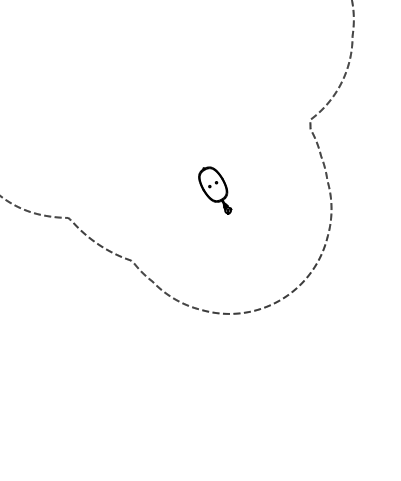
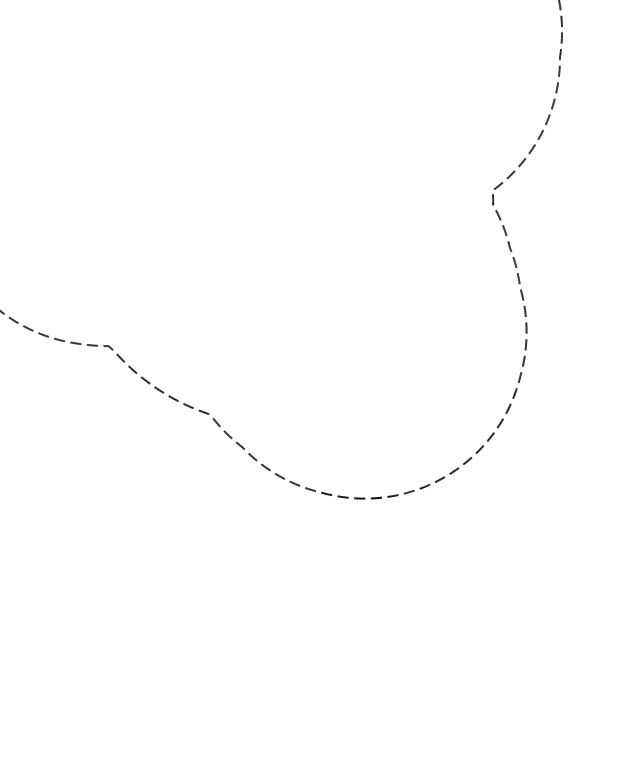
part: (215, 190) -> (342, 302), removed

